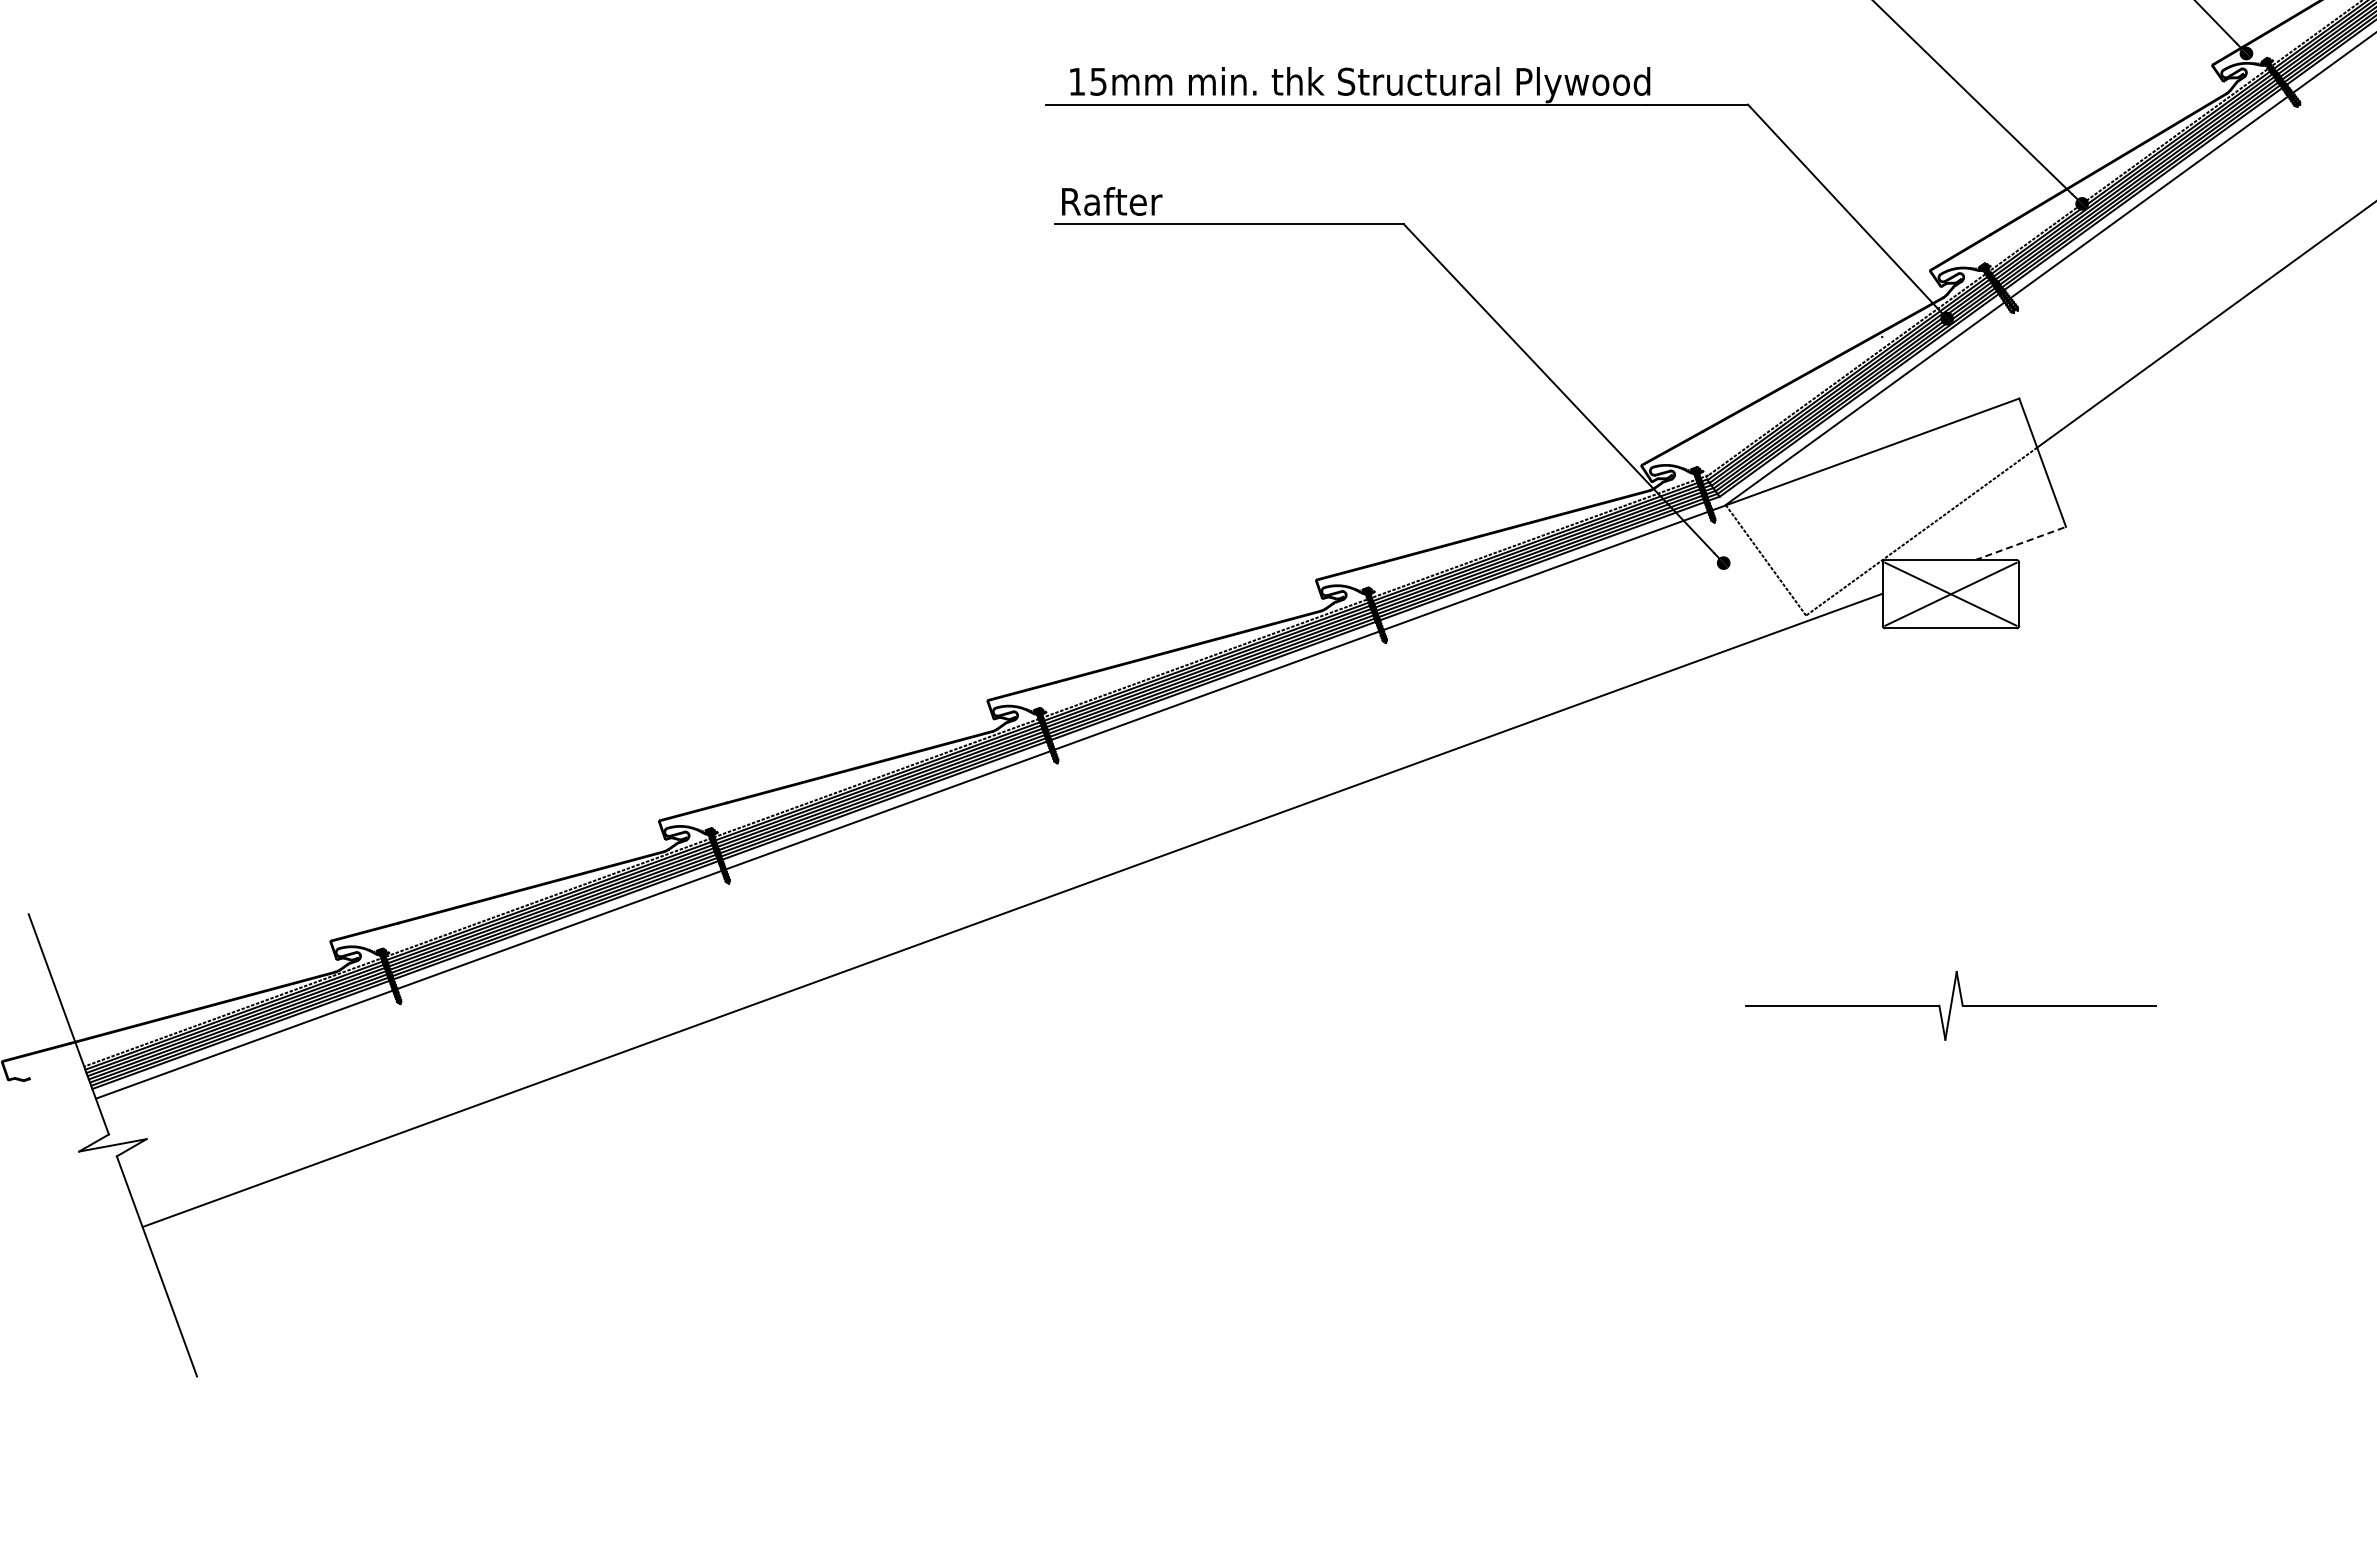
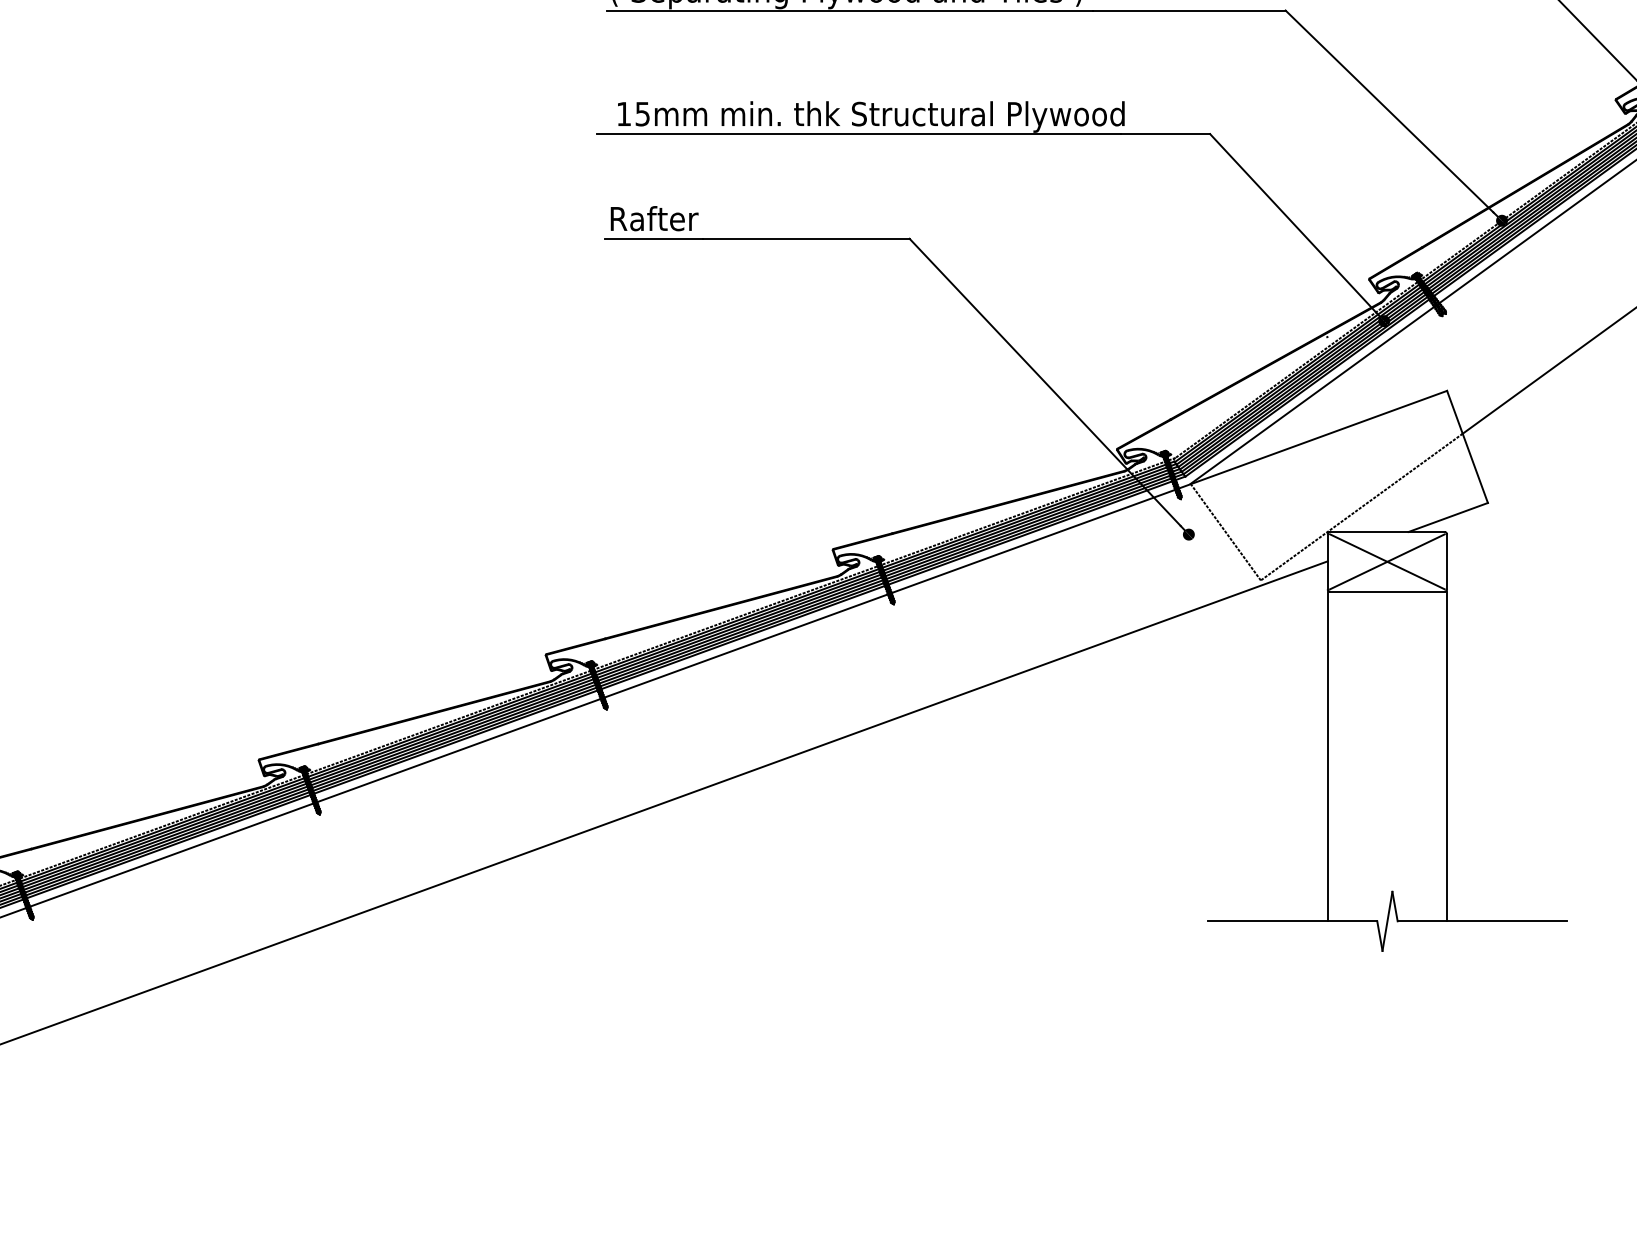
line: (2021, 543) -> (1449, 517), dashed -> solid
line: (1882, 816) -> (1327, 755), added
line: (2019, 816) -> (1447, 755), added

